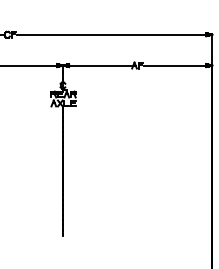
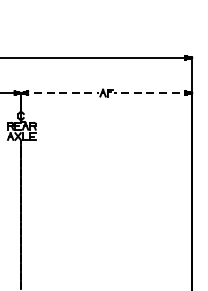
line: (97, 65) -> (60, 93), solid -> dashed
line: (177, 65) -> (152, 93), solid -> dashed

